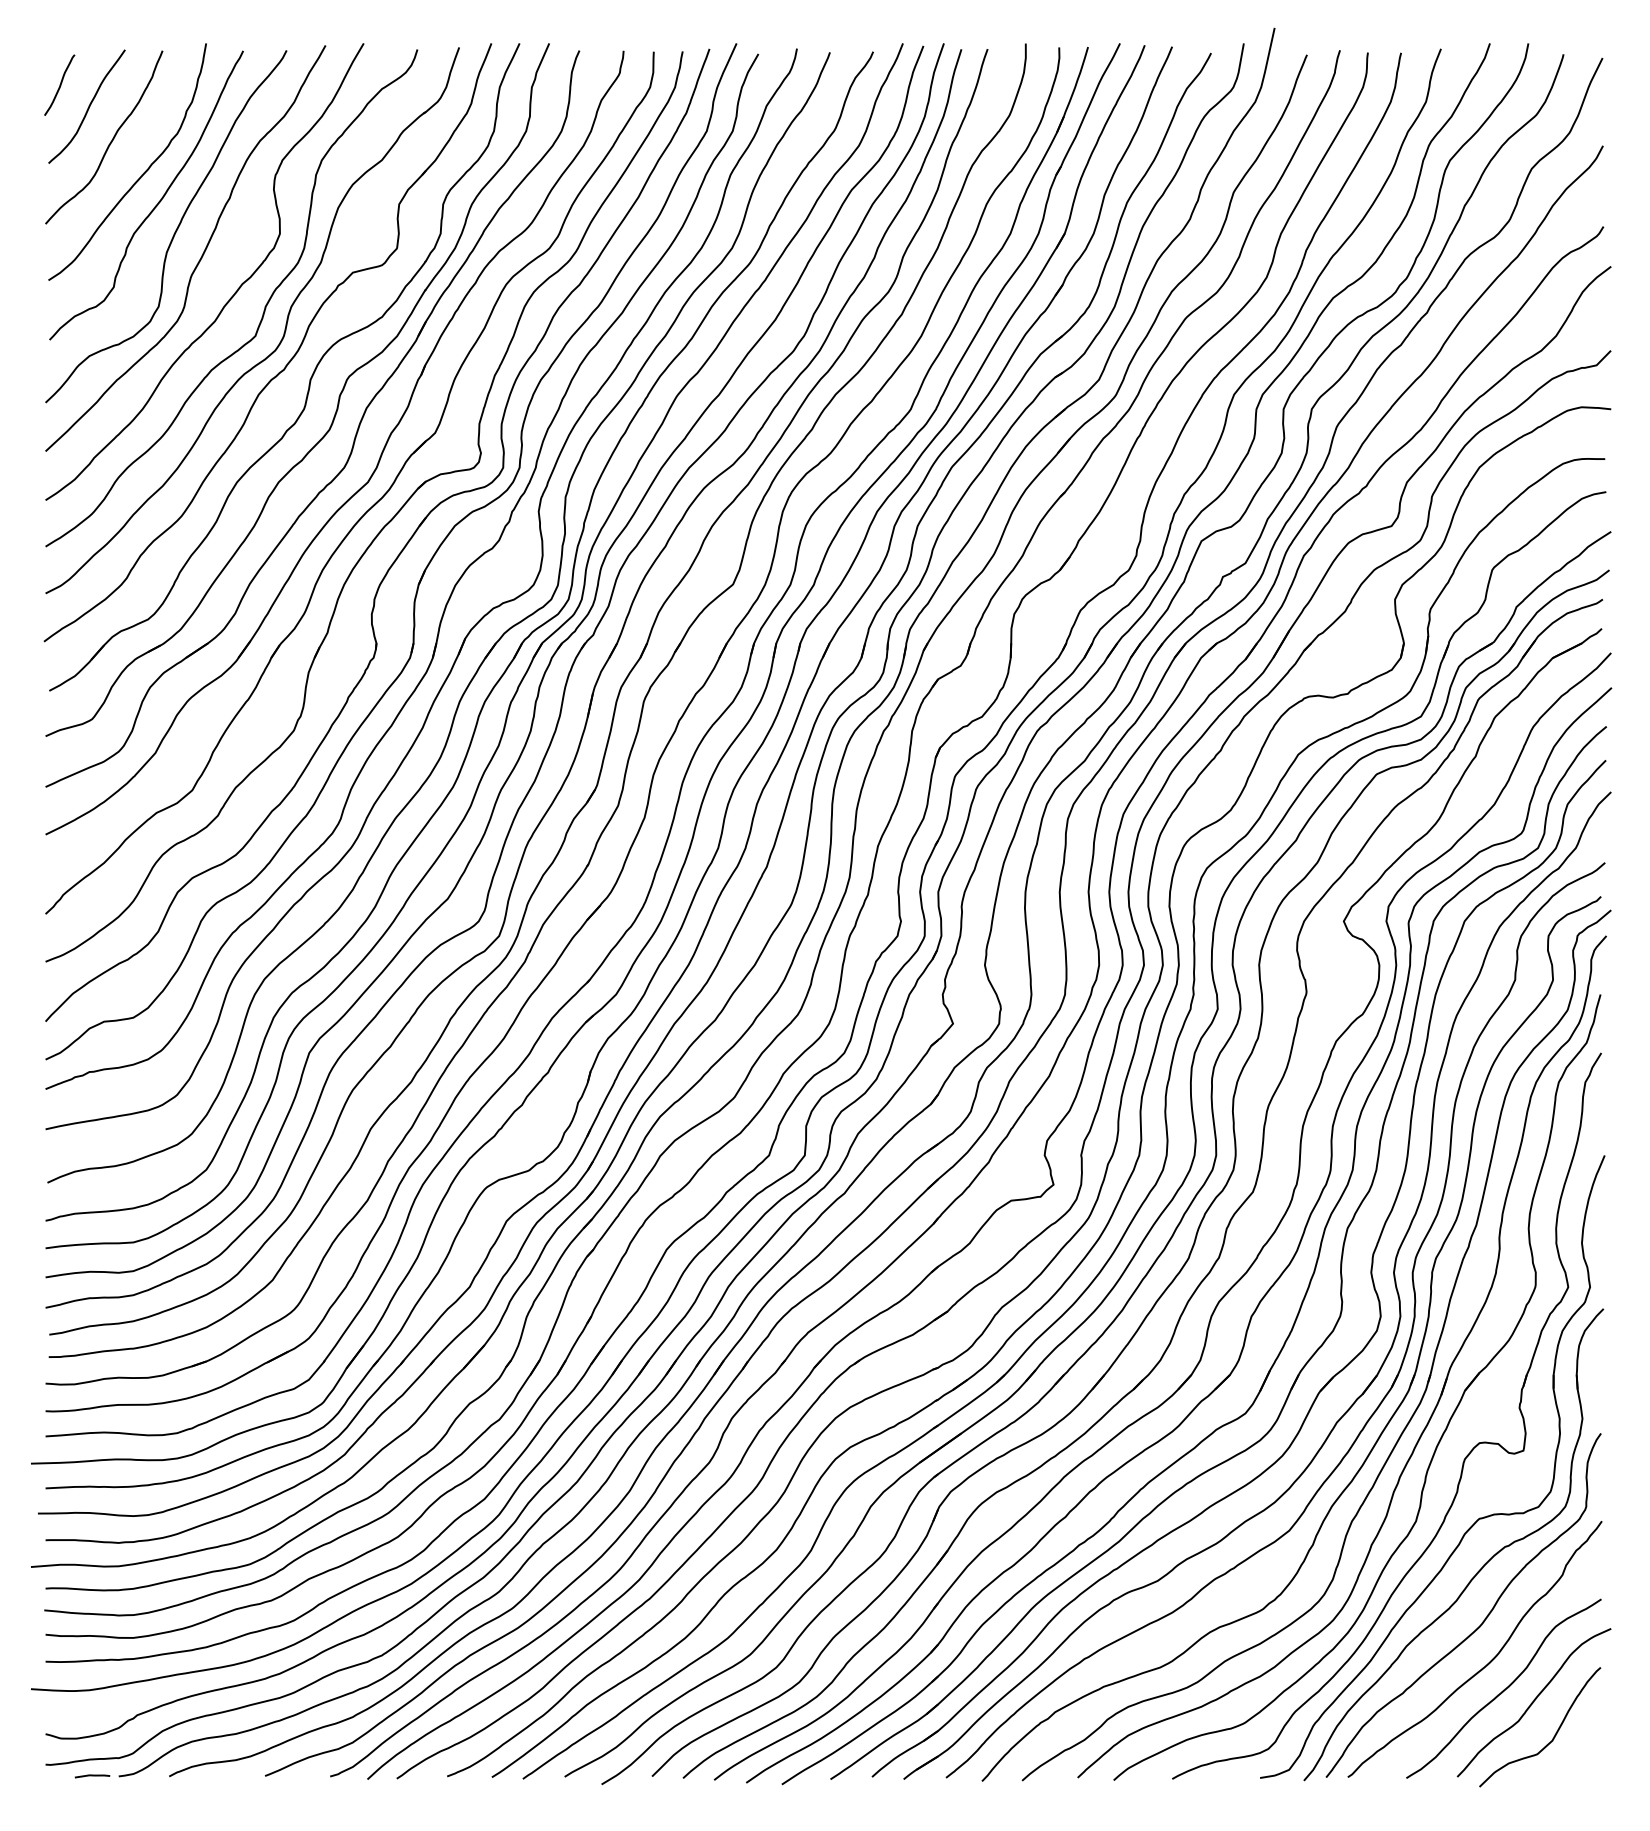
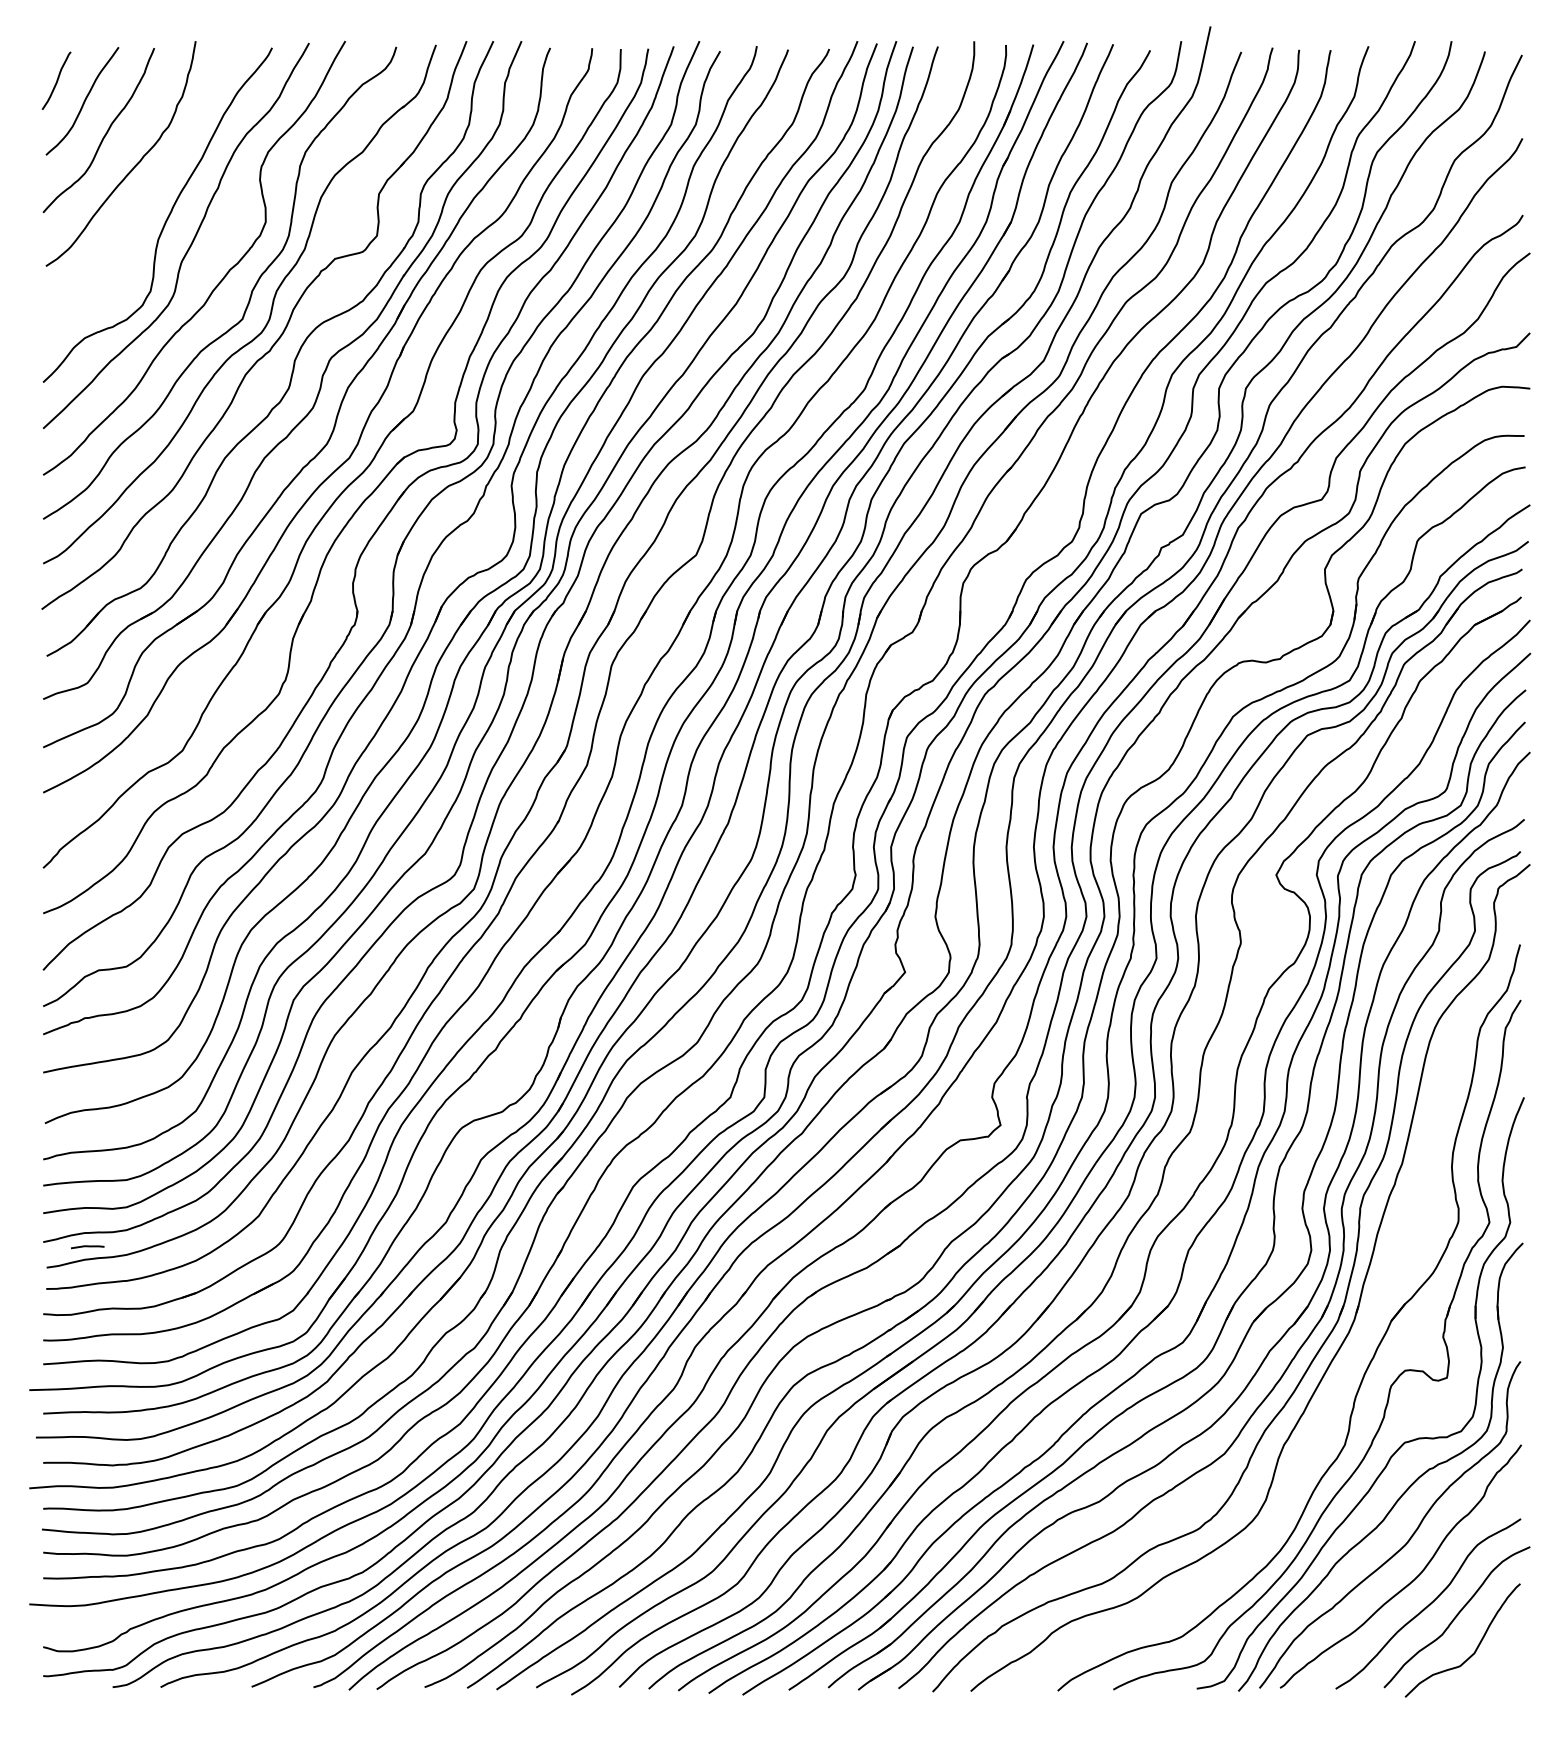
curve: (156, 203) -> (148, 193), removed
part: (1438, 1397) -> (1366, 1327), removed
line: (92, 1776) -> (87, 1247), moved

